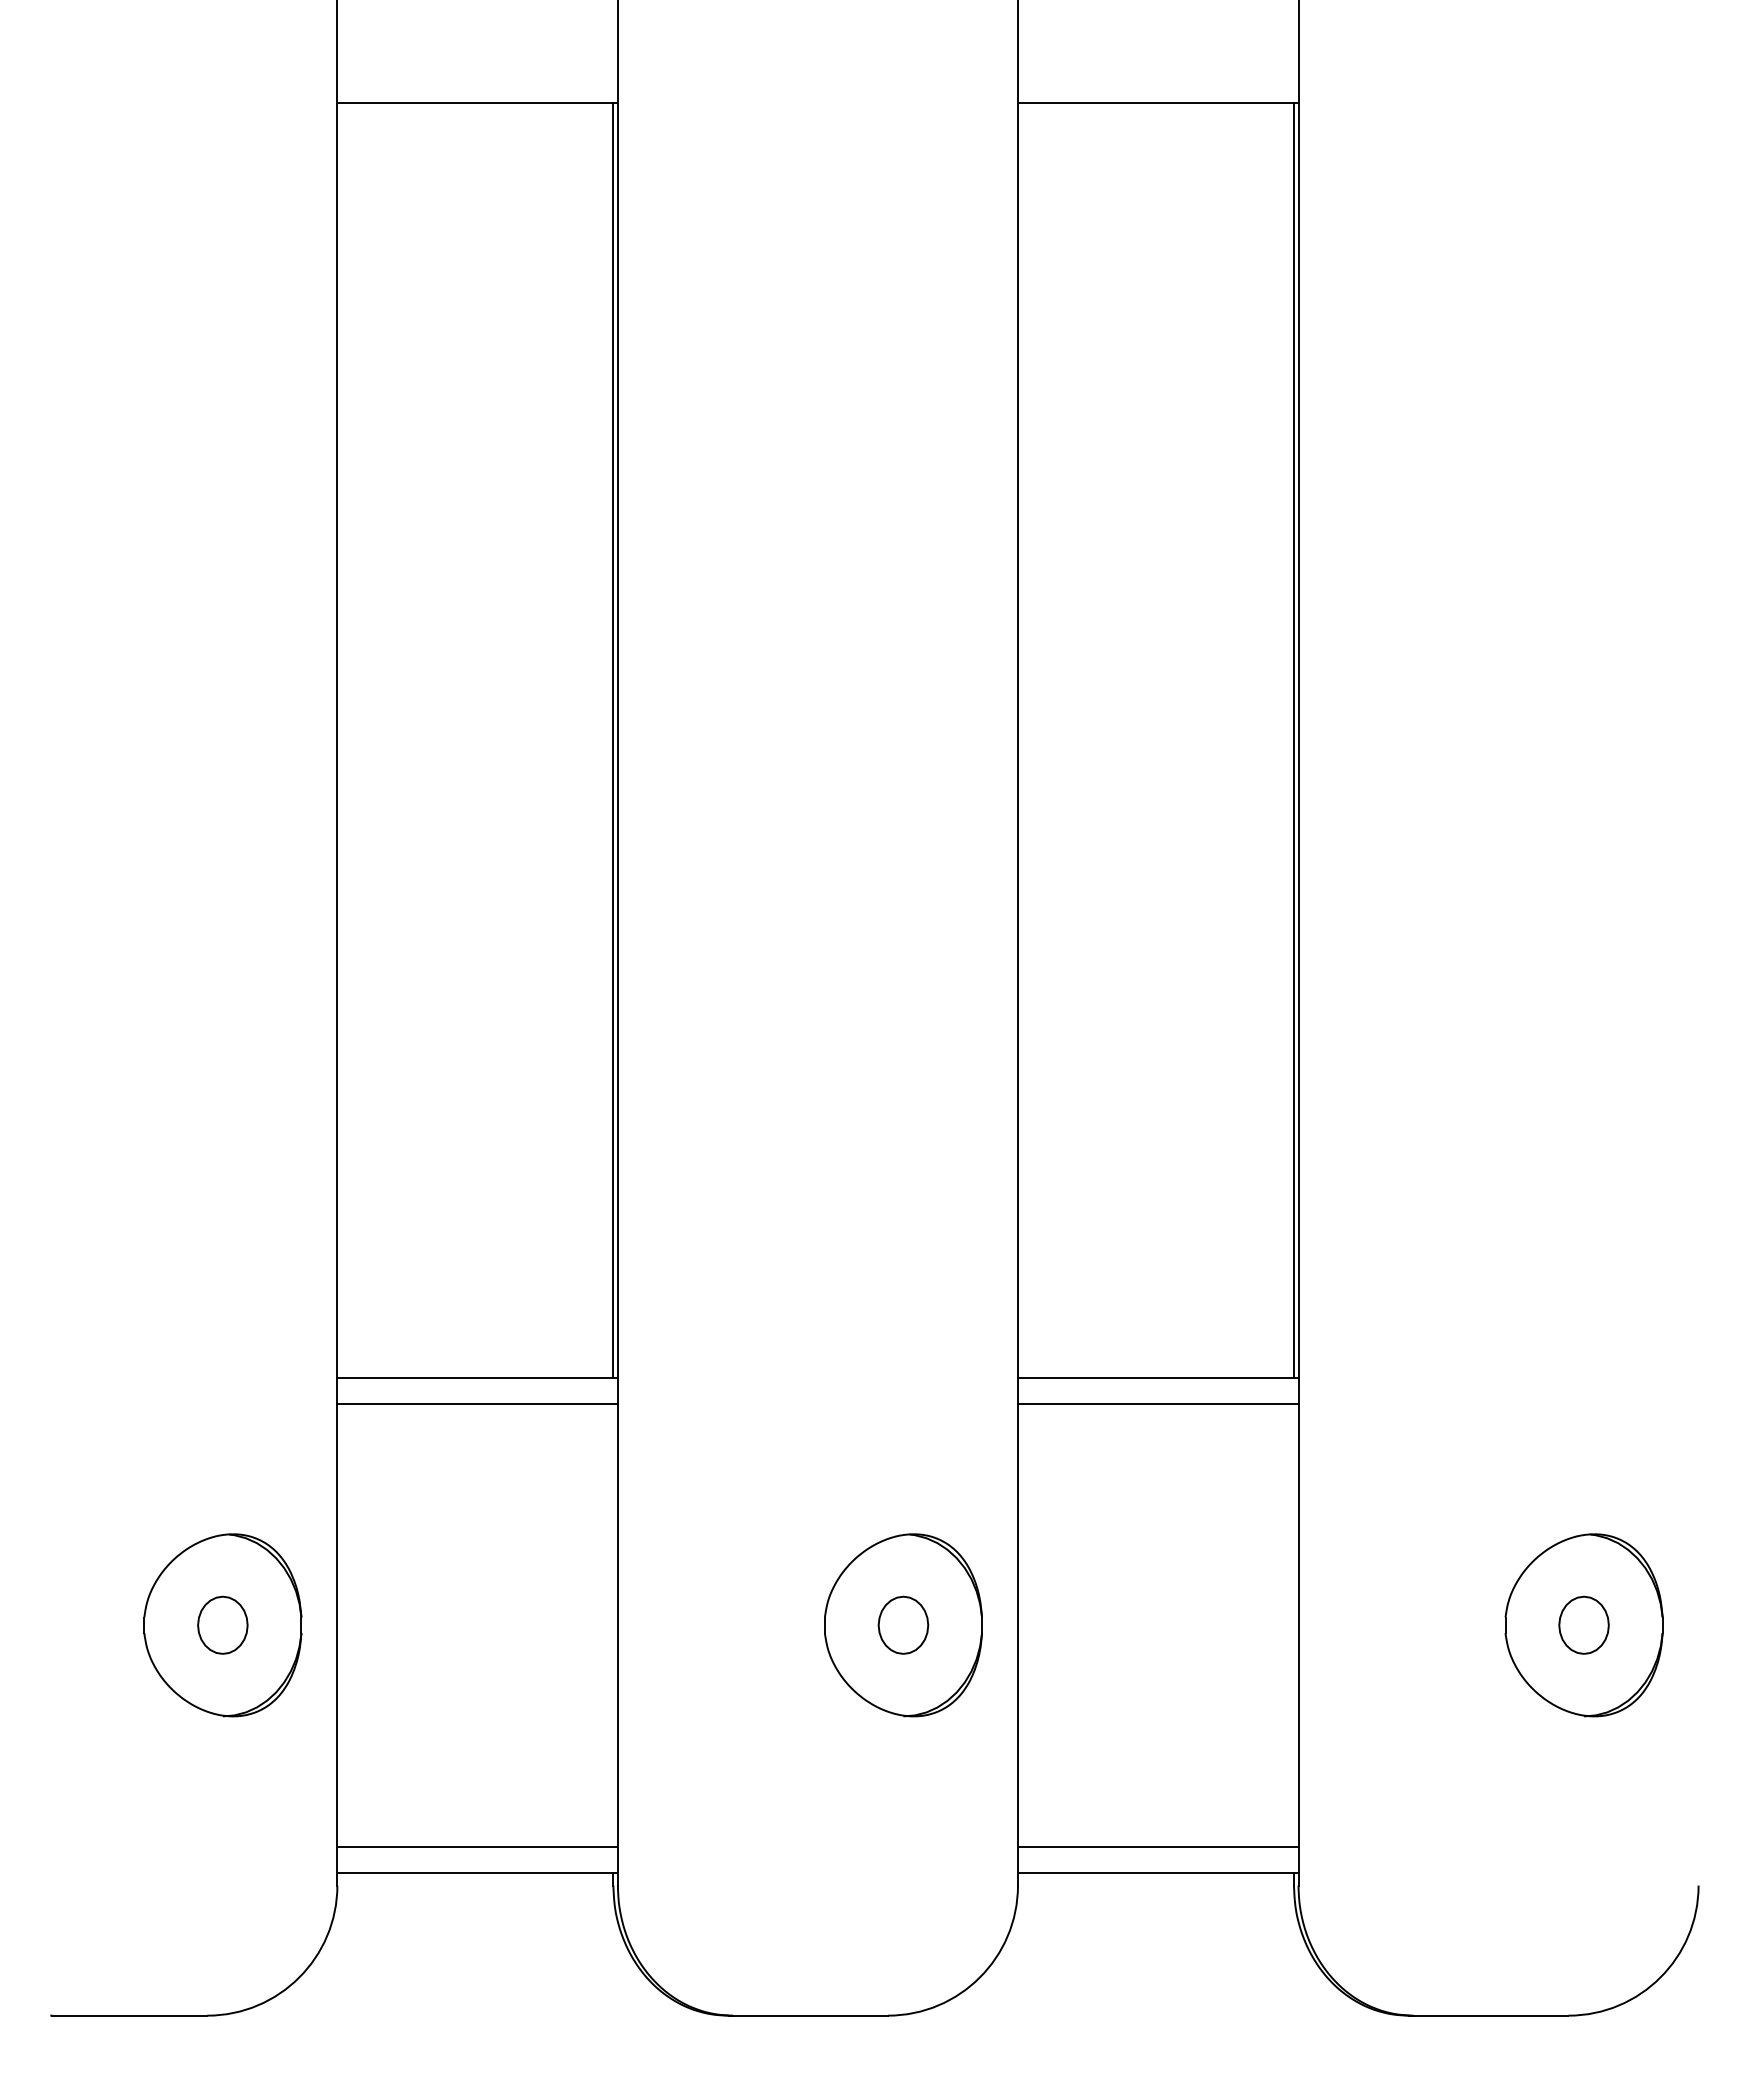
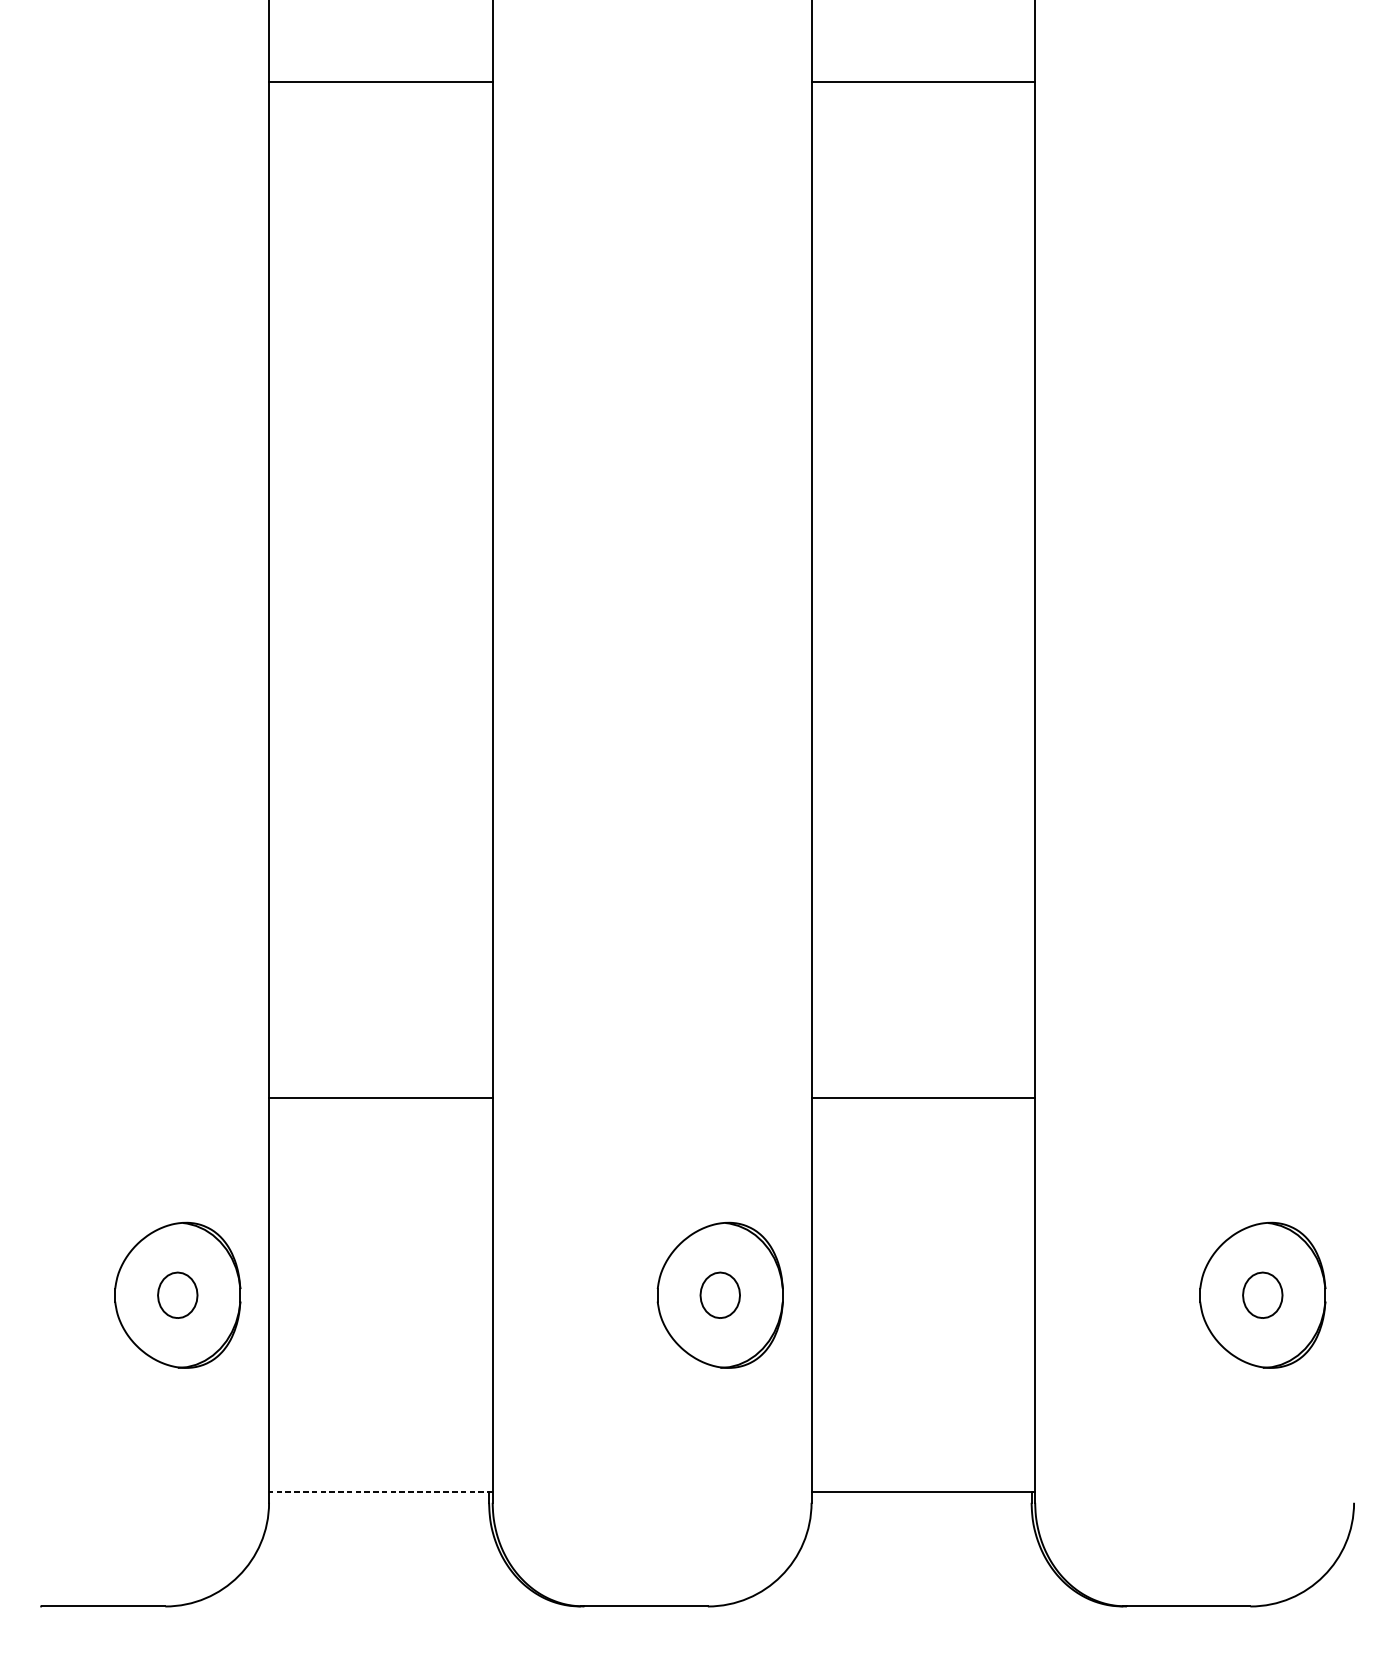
line: (613, 740) -> (489, 590), removed
line: (1293, 740) -> (1031, 590), removed
line: (477, 1404) -> (380, 1119), removed
line: (1157, 1404) -> (922, 1119), removed
line: (477, 1846) -> (380, 1471), removed
line: (1157, 1846) -> (922, 1471), removed
line: (477, 1872) -> (380, 1492), solid -> dashed

